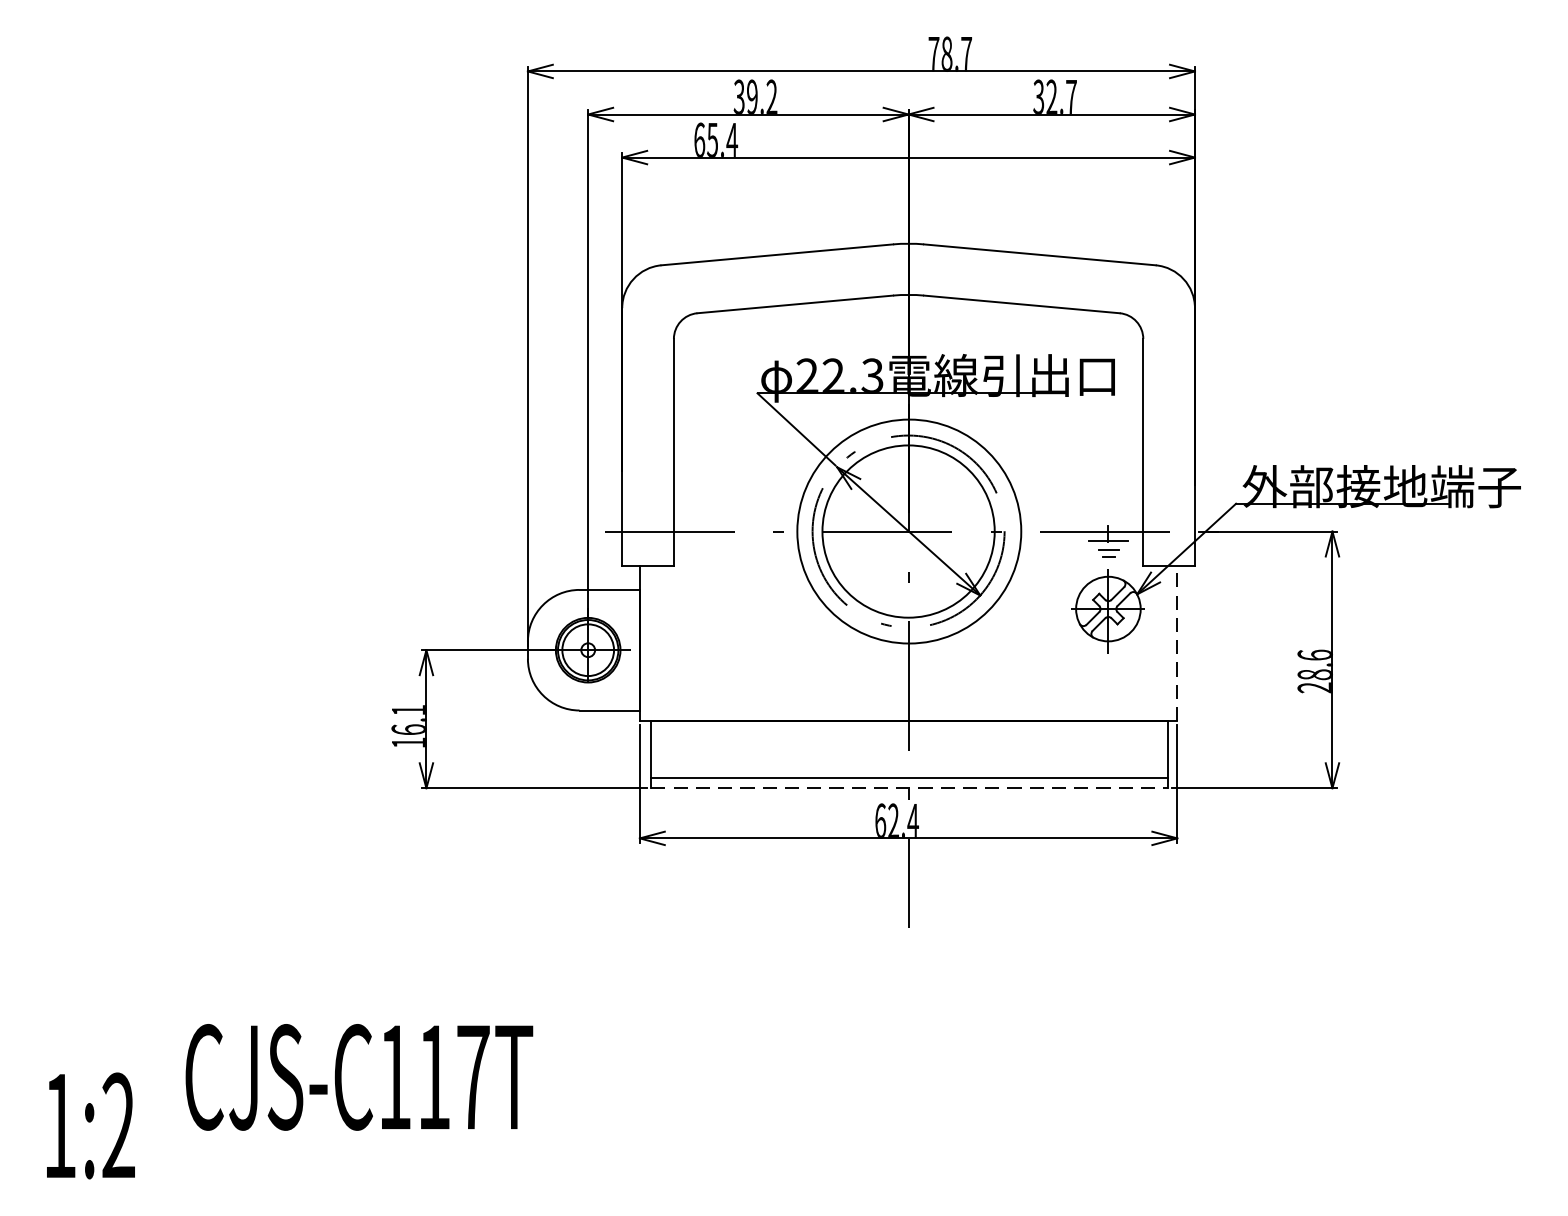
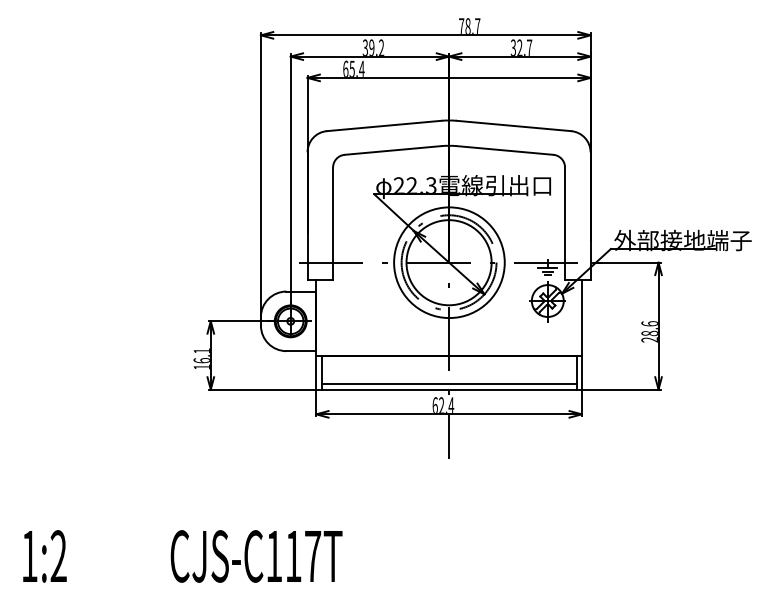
line: (1176, 642) -> (581, 317), dashed -> solid
line: (909, 788) -> (449, 389), dashed -> solid
text: (359, 1077) -> (256, 556), moved

